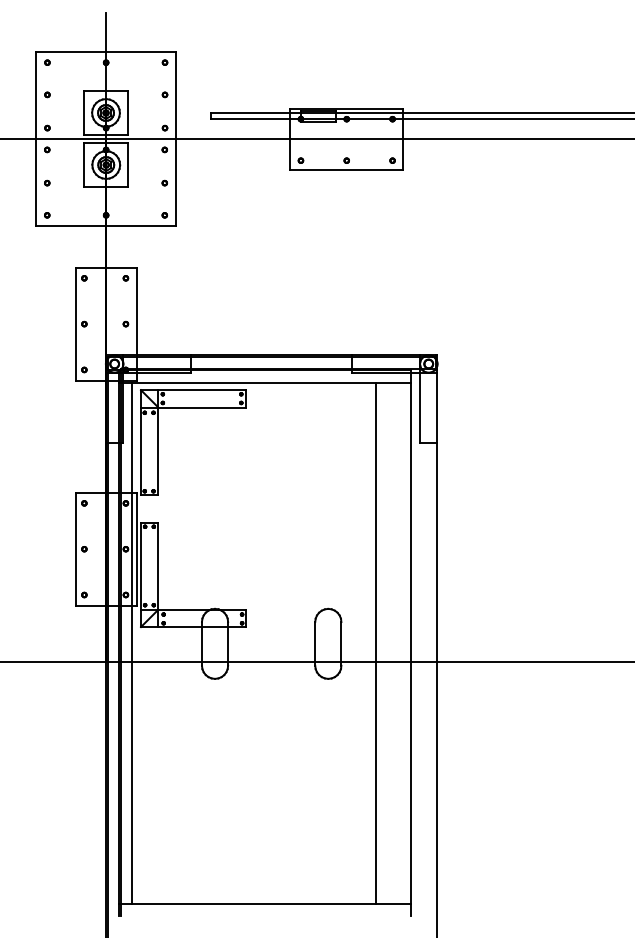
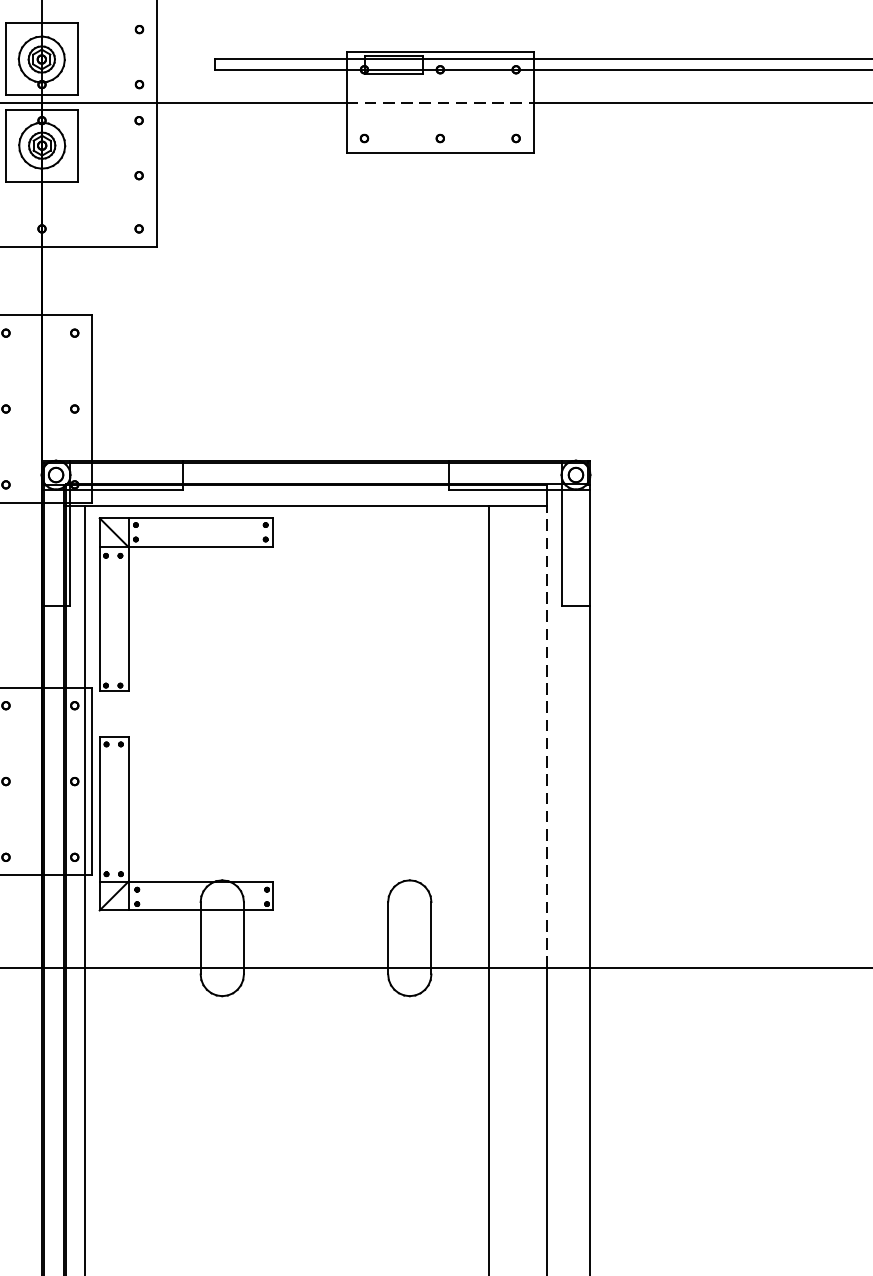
line: (346, 139) -> (439, 103), solid -> dashed
line: (411, 521) -> (547, 735), solid -> dashed

